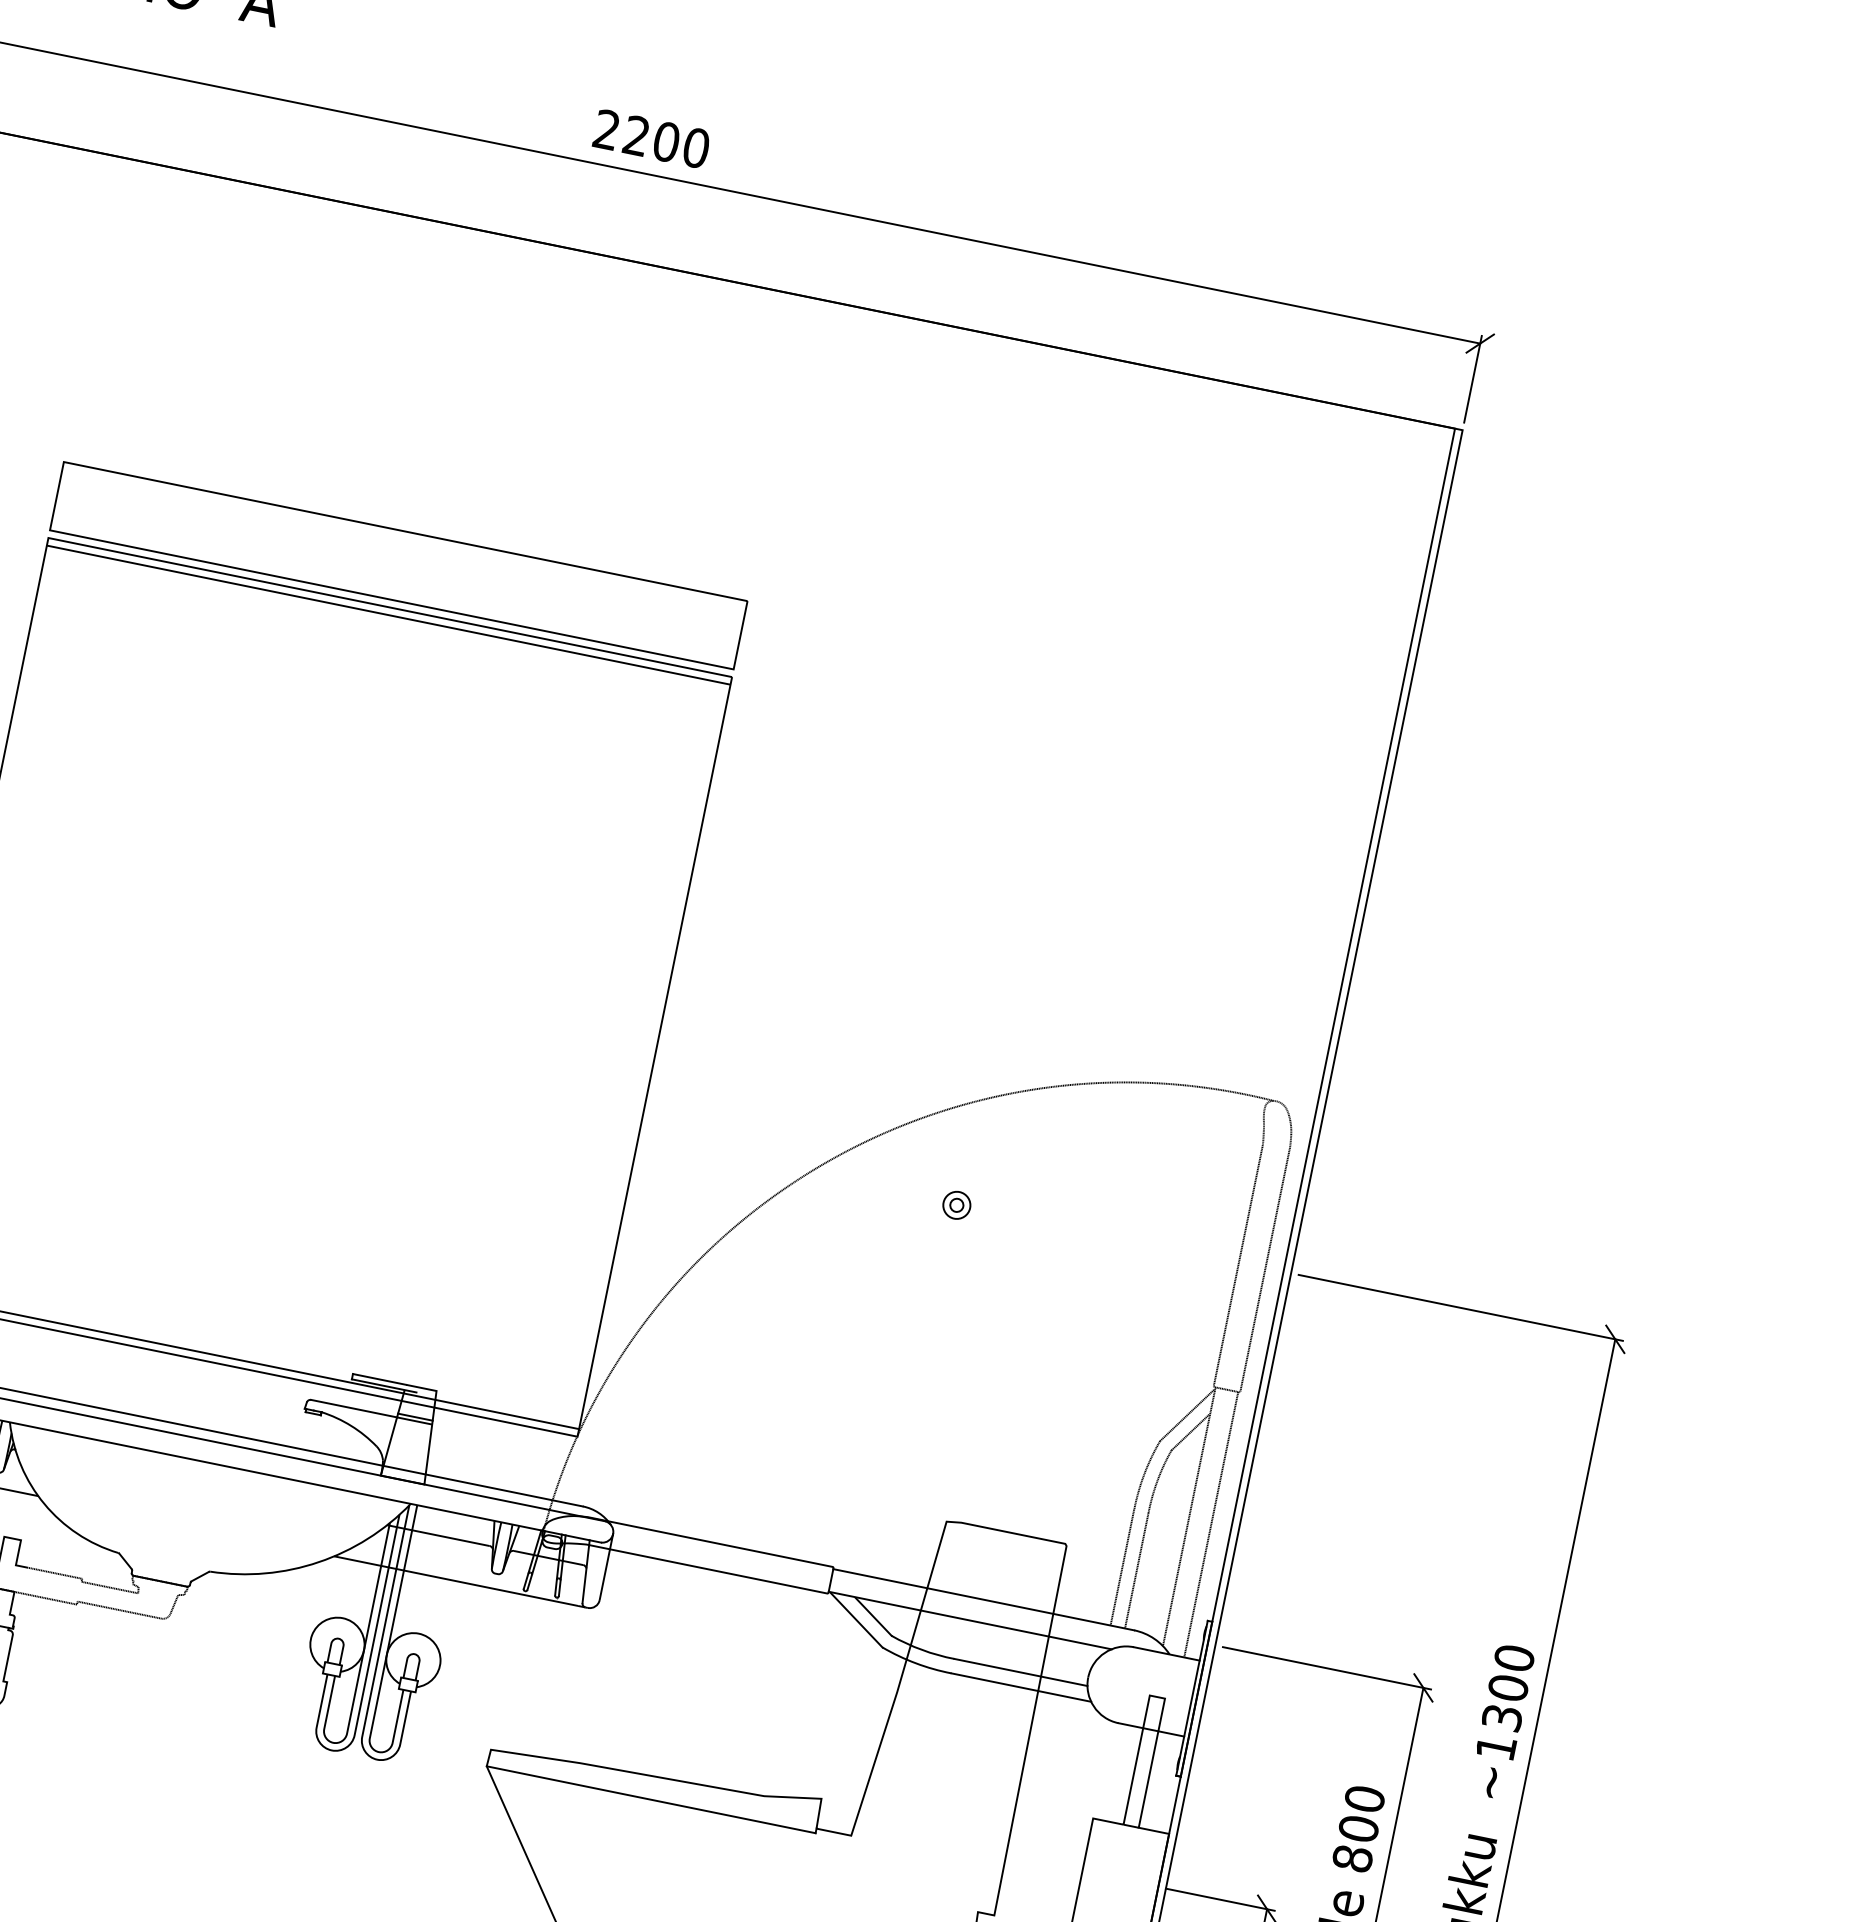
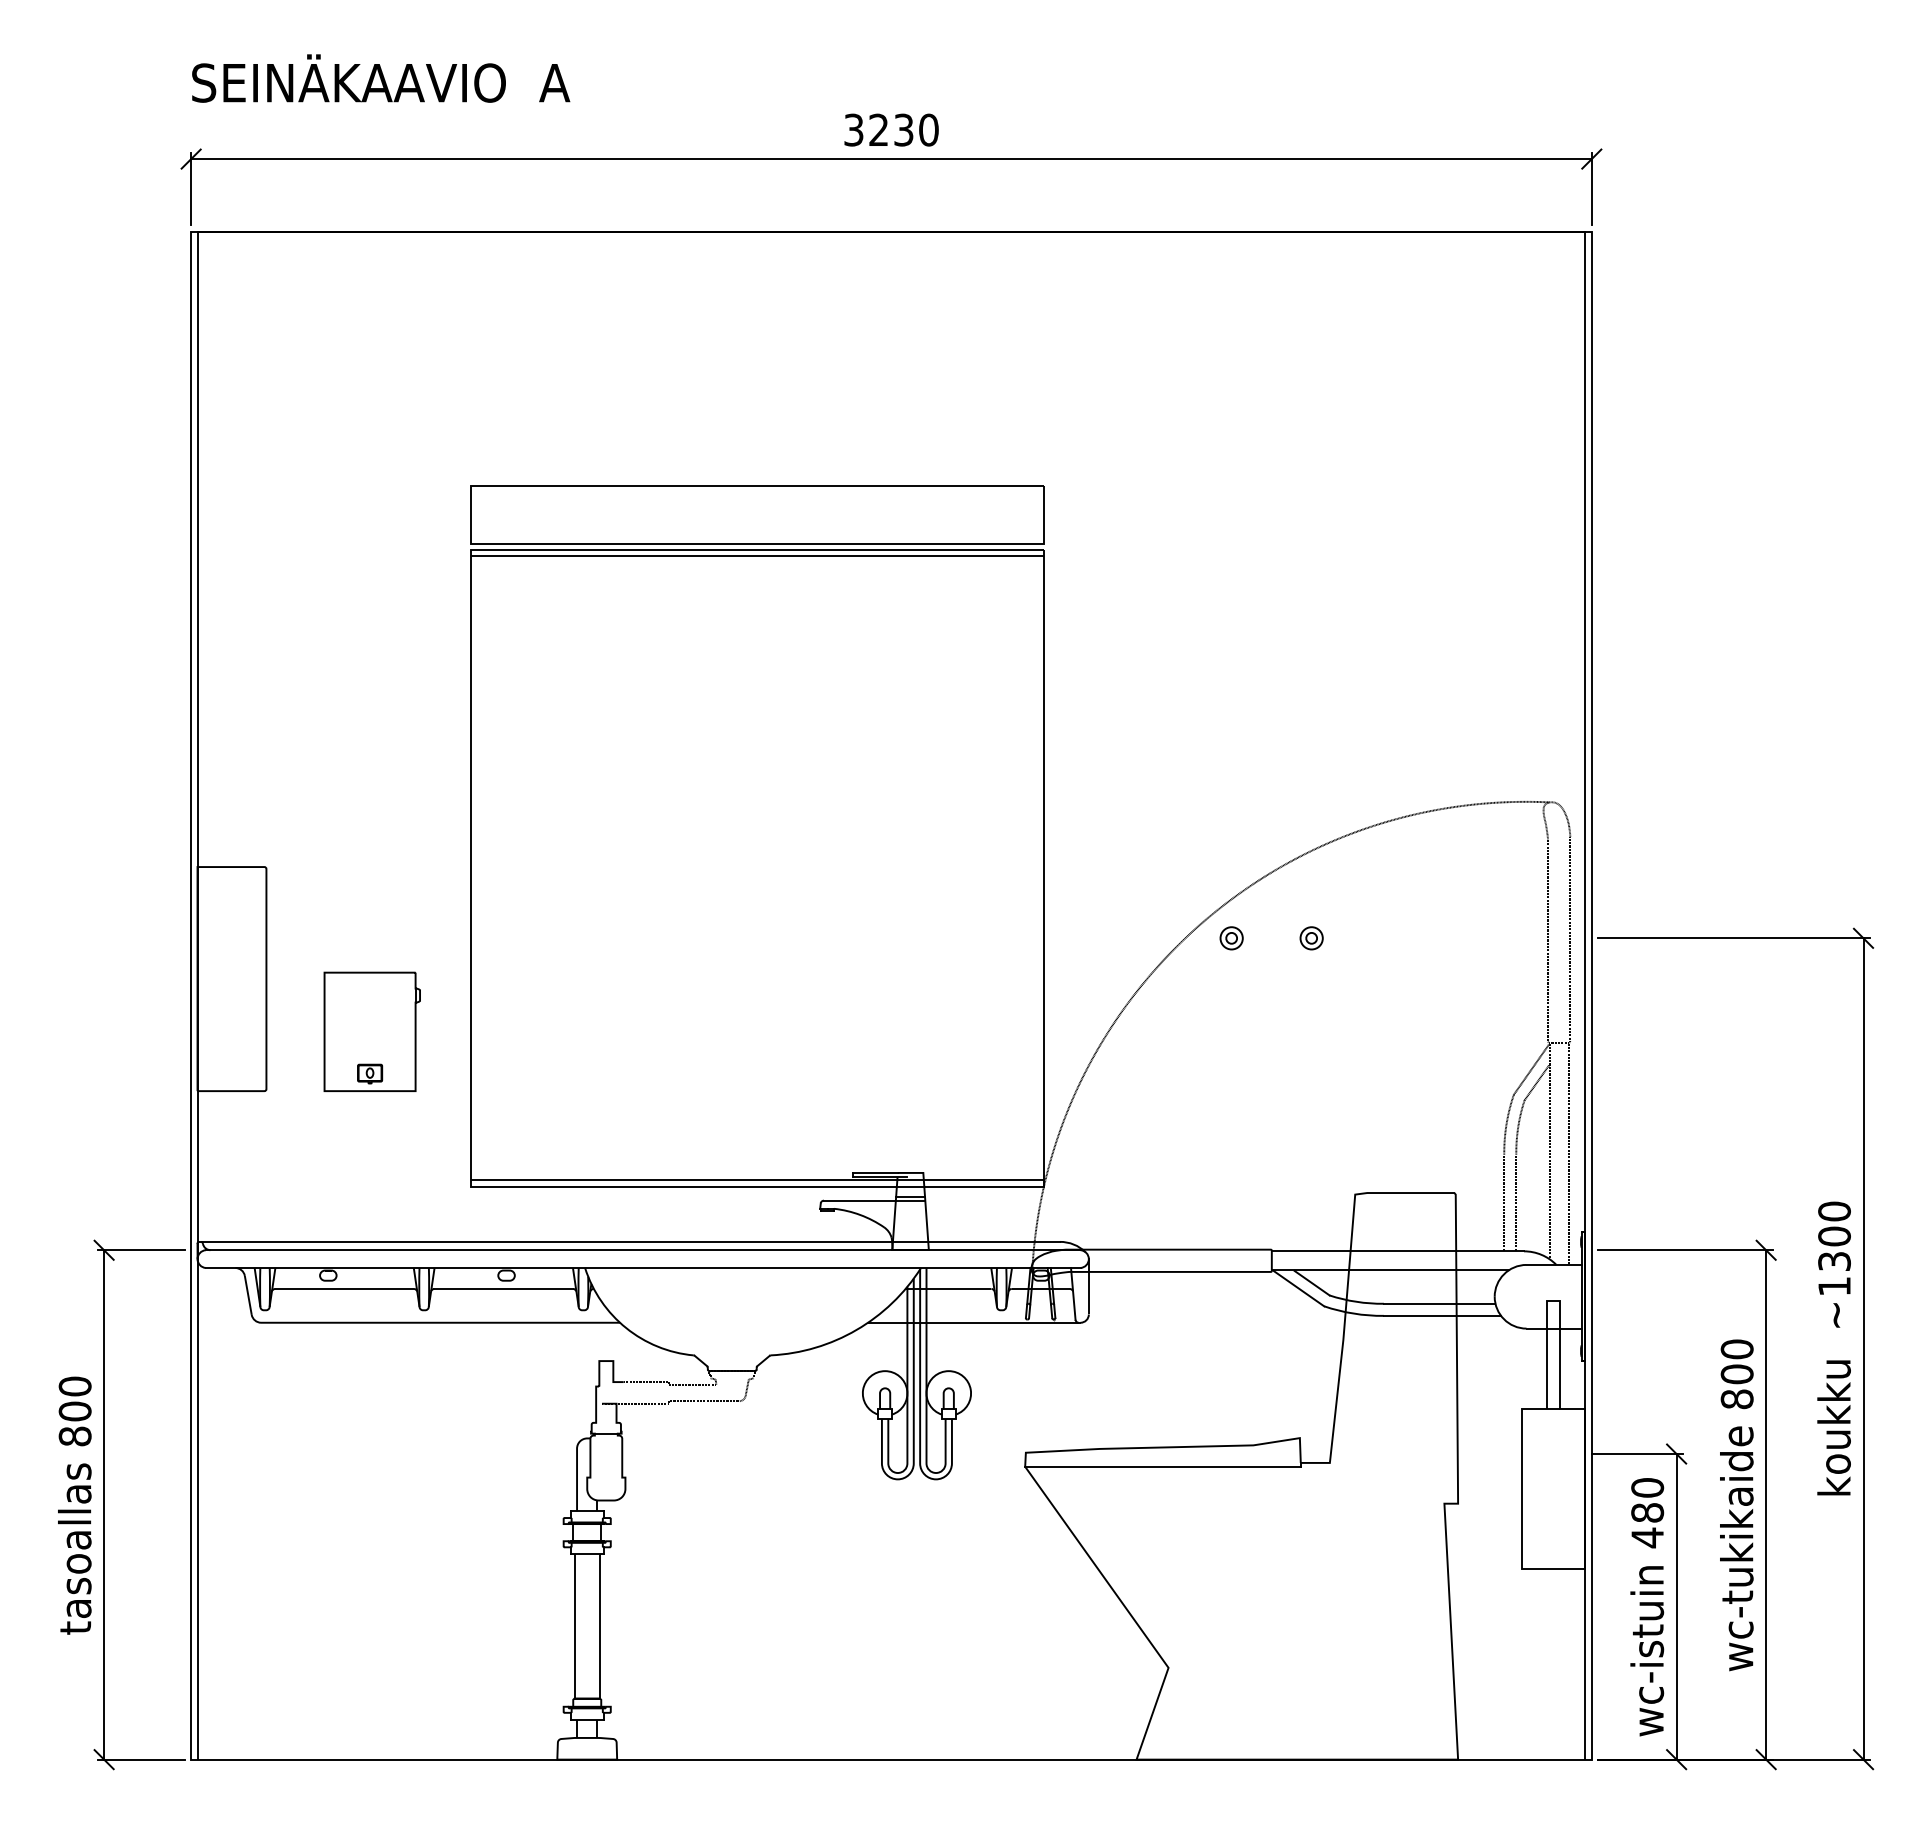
text: (636, 135) -> (878, 129), 2200 -> 3230
part: (861, 1186) -> (1231, 938), added

